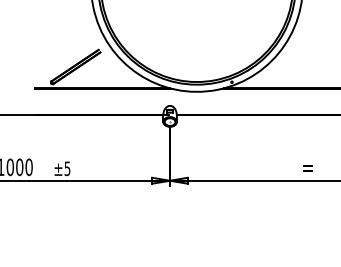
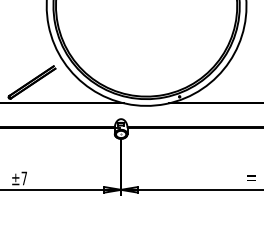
text: (67, 168) -> (24, 178), ±5 -> ±7

